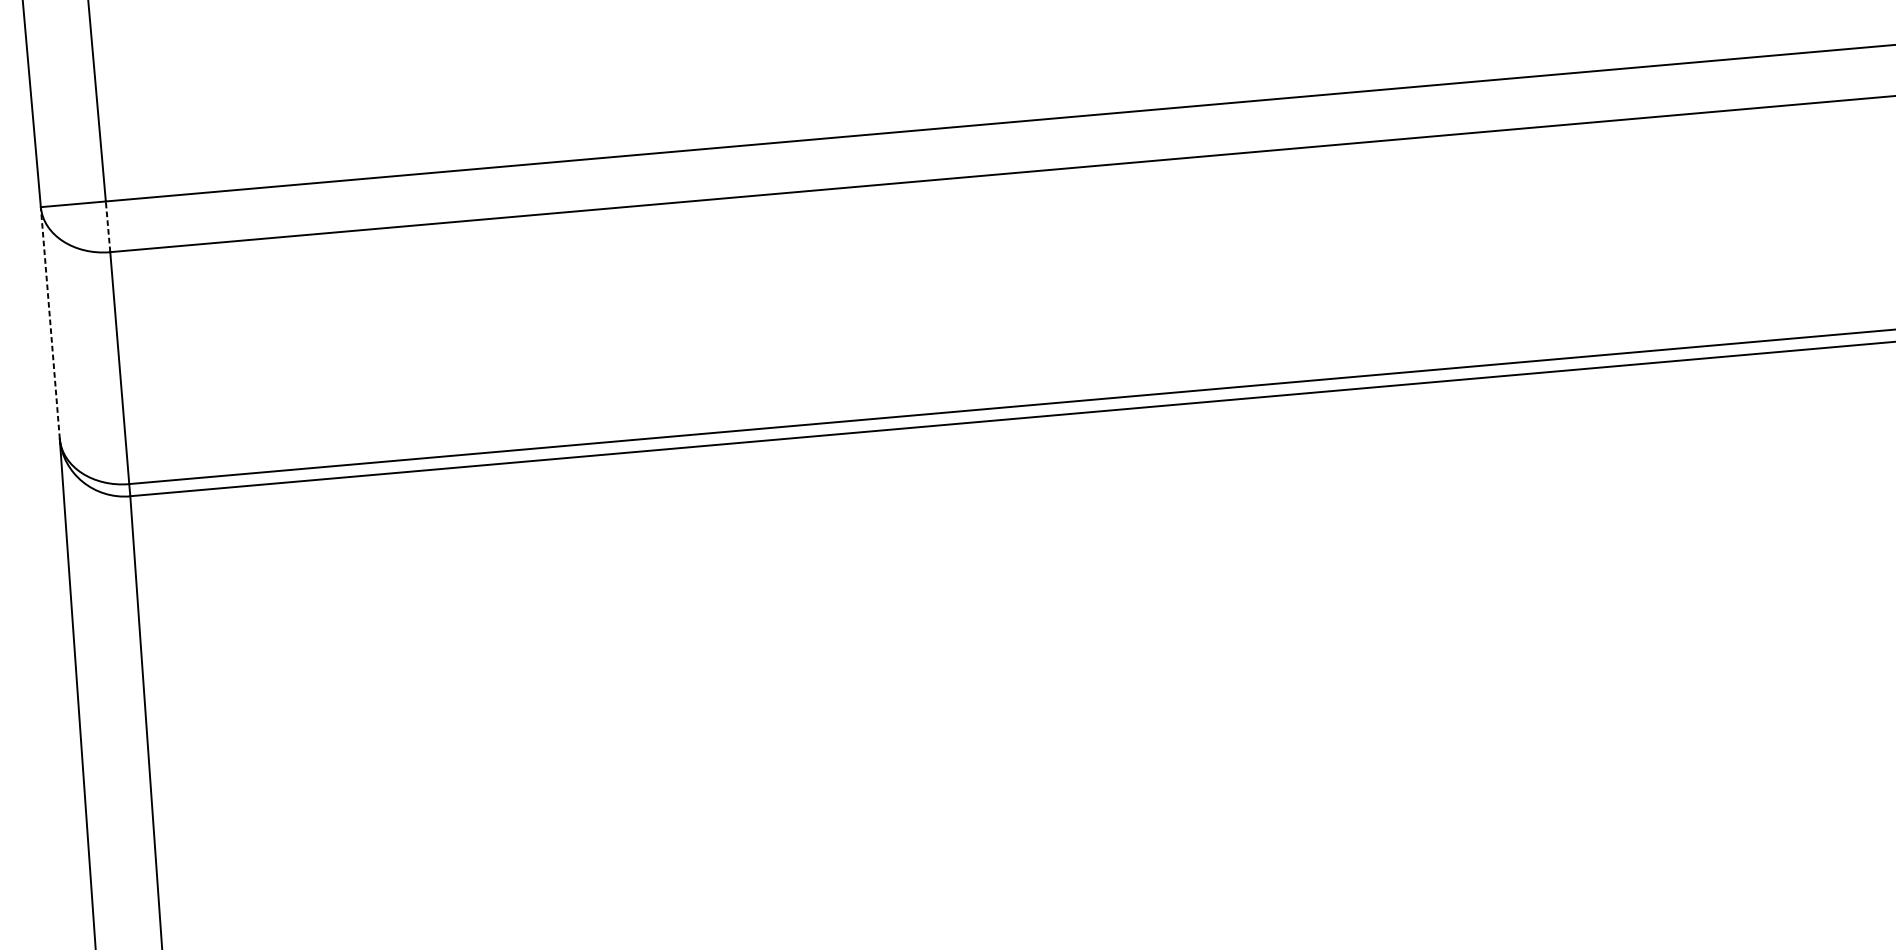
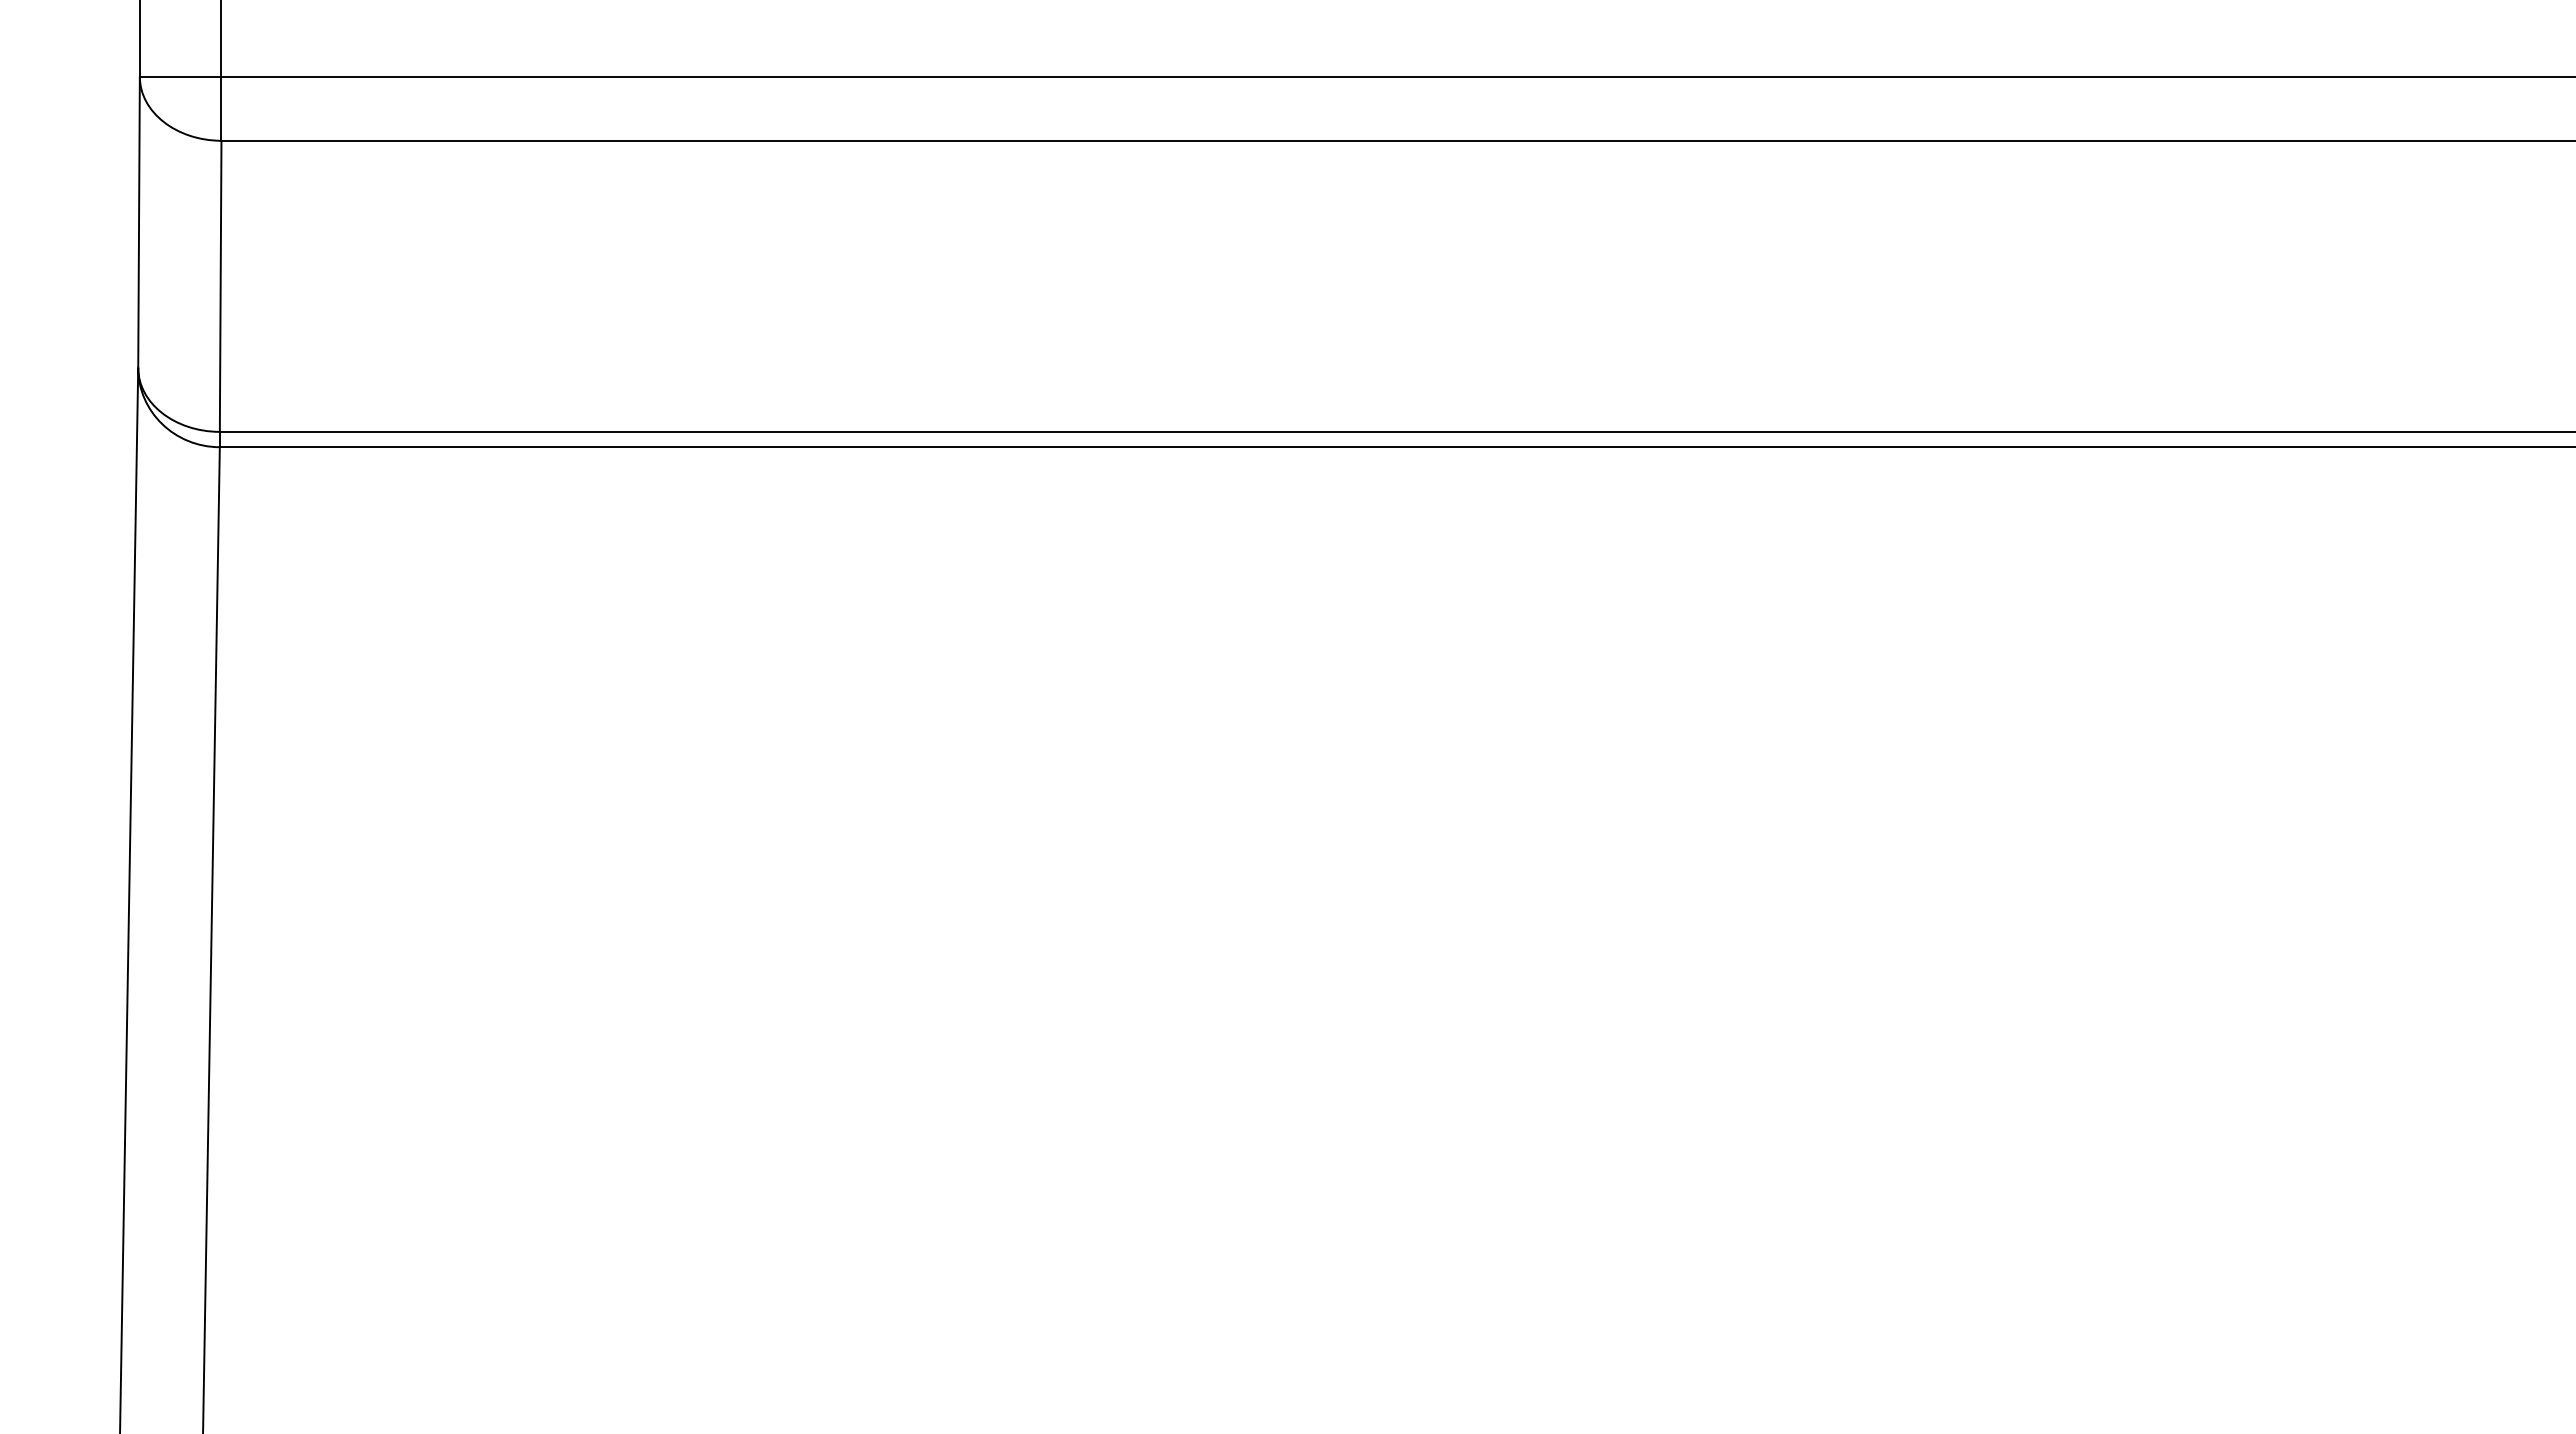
line: (108, 226) -> (221, 108), dashed -> solid
line: (50, 322) -> (139, 222), dashed -> solid

